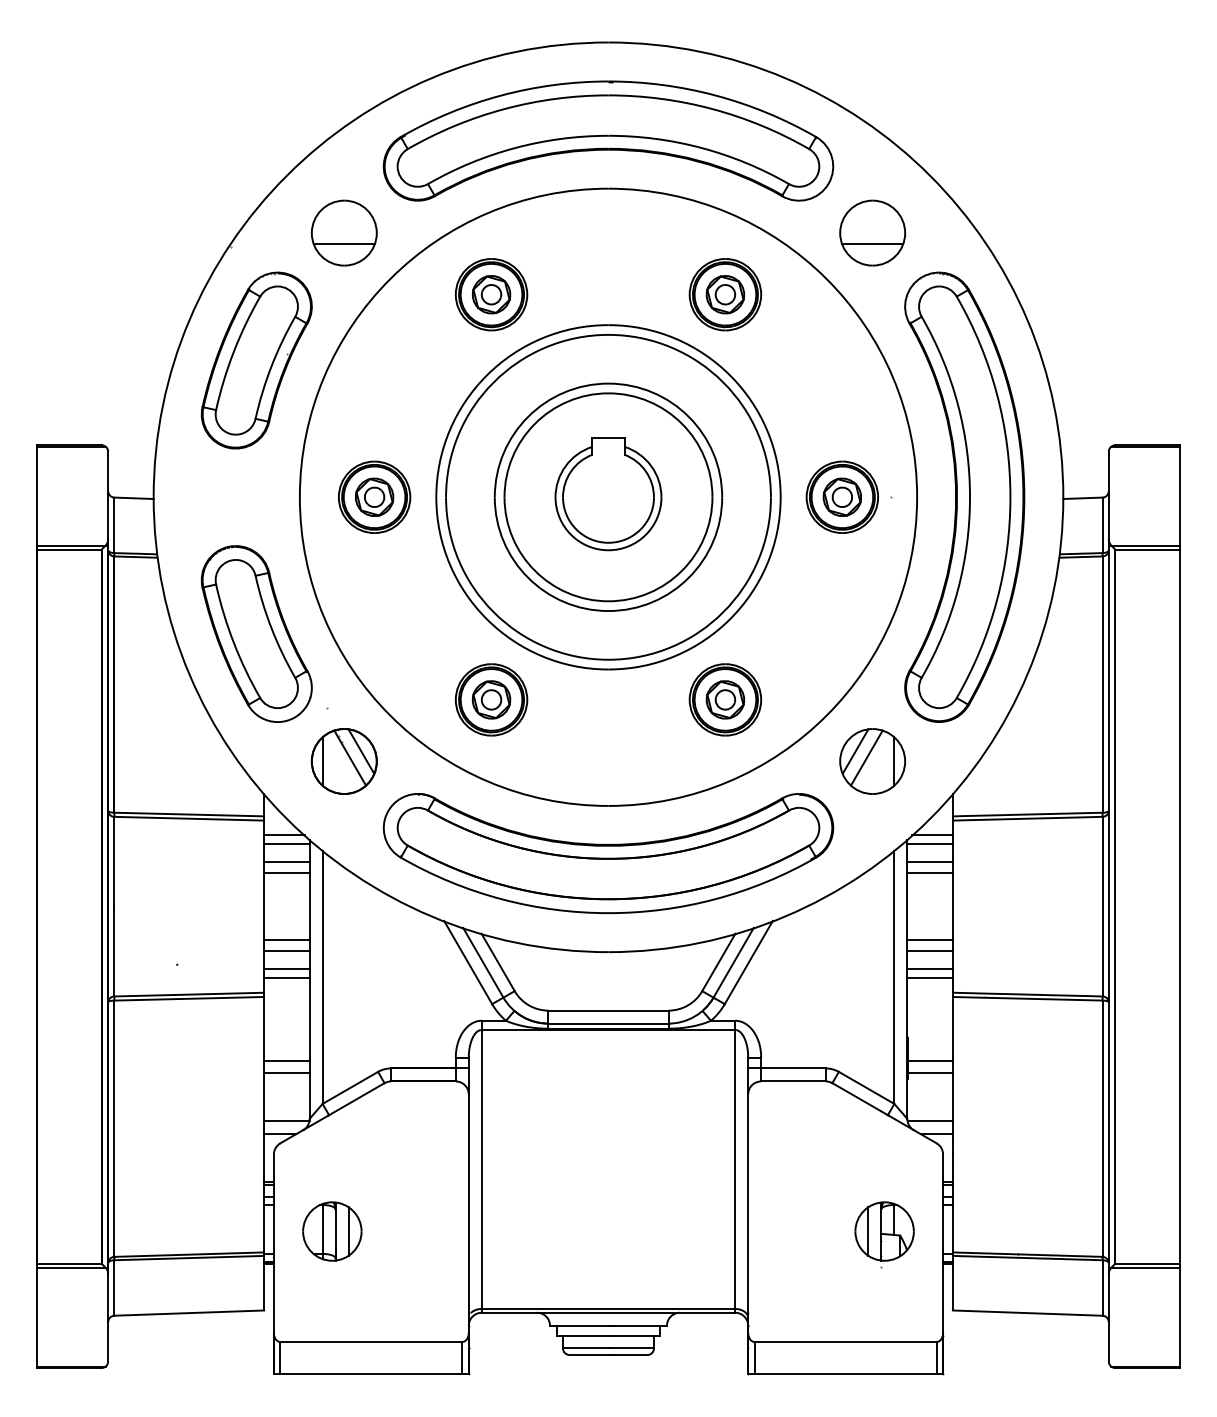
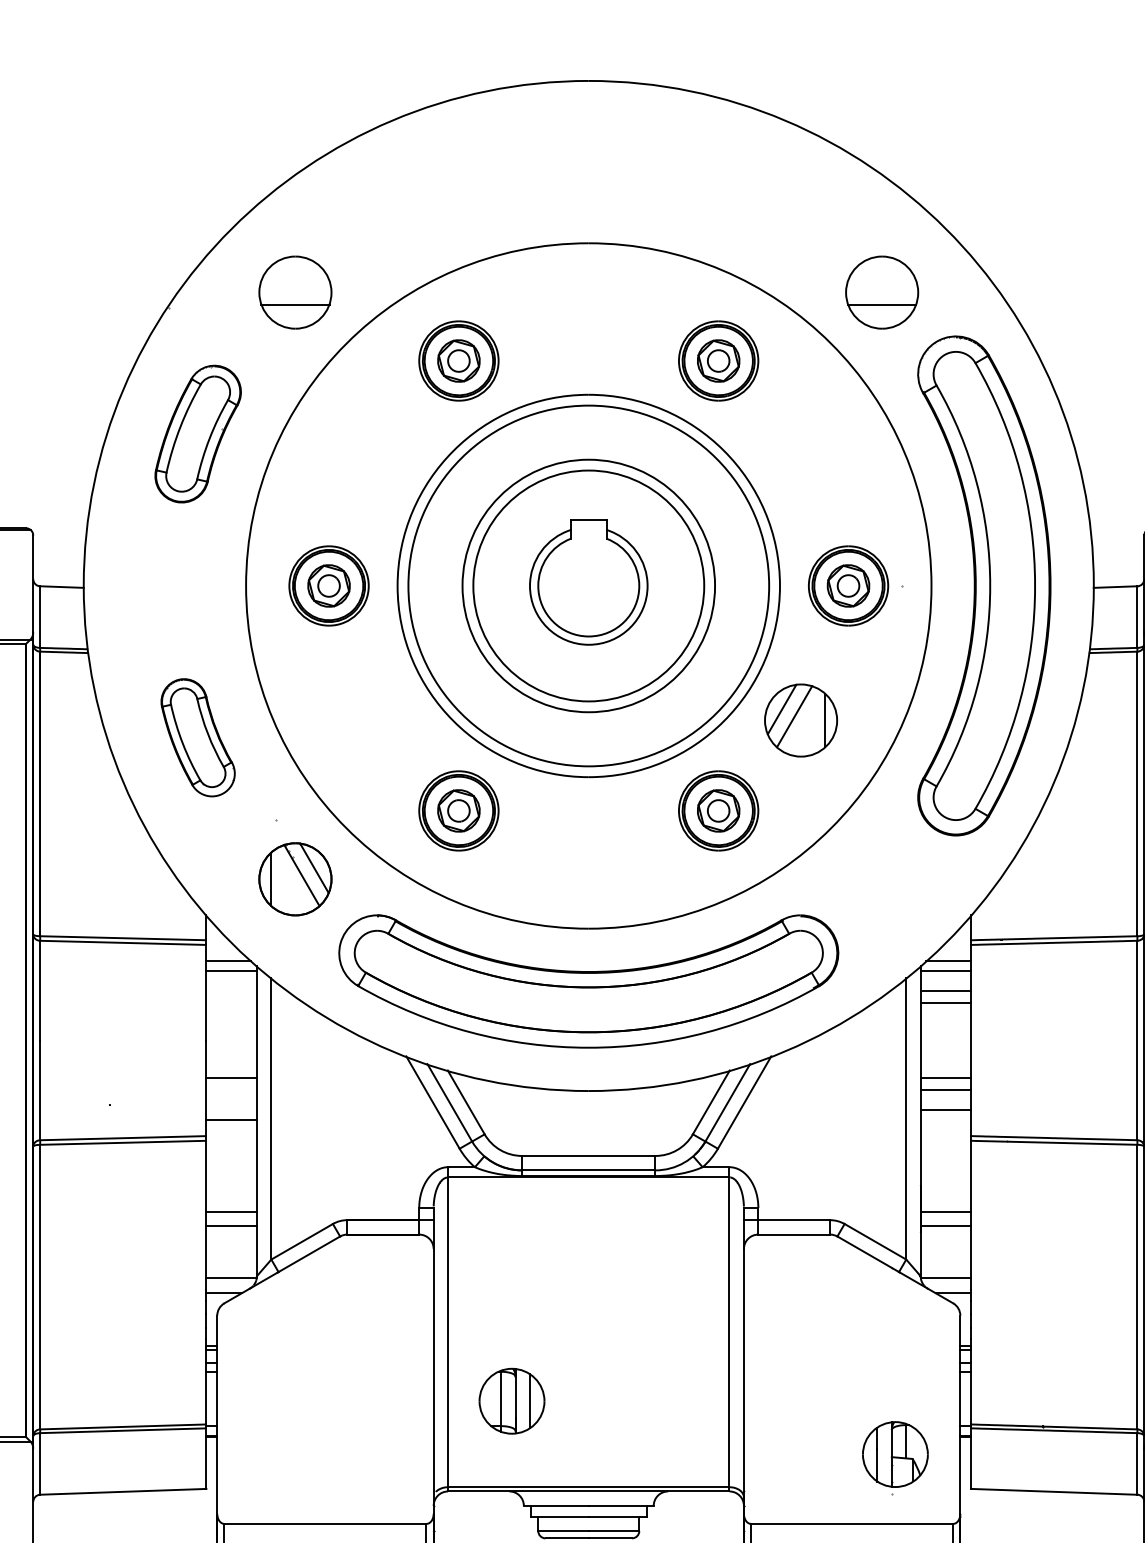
part: (608, 140) -> (588, 189), removed
part: (256, 360) -> (197, 434), size x0.7
part: (256, 633) -> (197, 737), size x0.6
part: (872, 761) -> (800, 720), moved
line: (286, 861) -> (231, 990), removed
line: (286, 872) -> (231, 1002), removed
line: (286, 951) -> (231, 1090), removed
line: (286, 969) -> (231, 1110), removed
line: (929, 978) -> (945, 1120), removed
part: (332, 1231) -> (512, 1401), moved
part: (884, 1234) -> (895, 1457), moved

